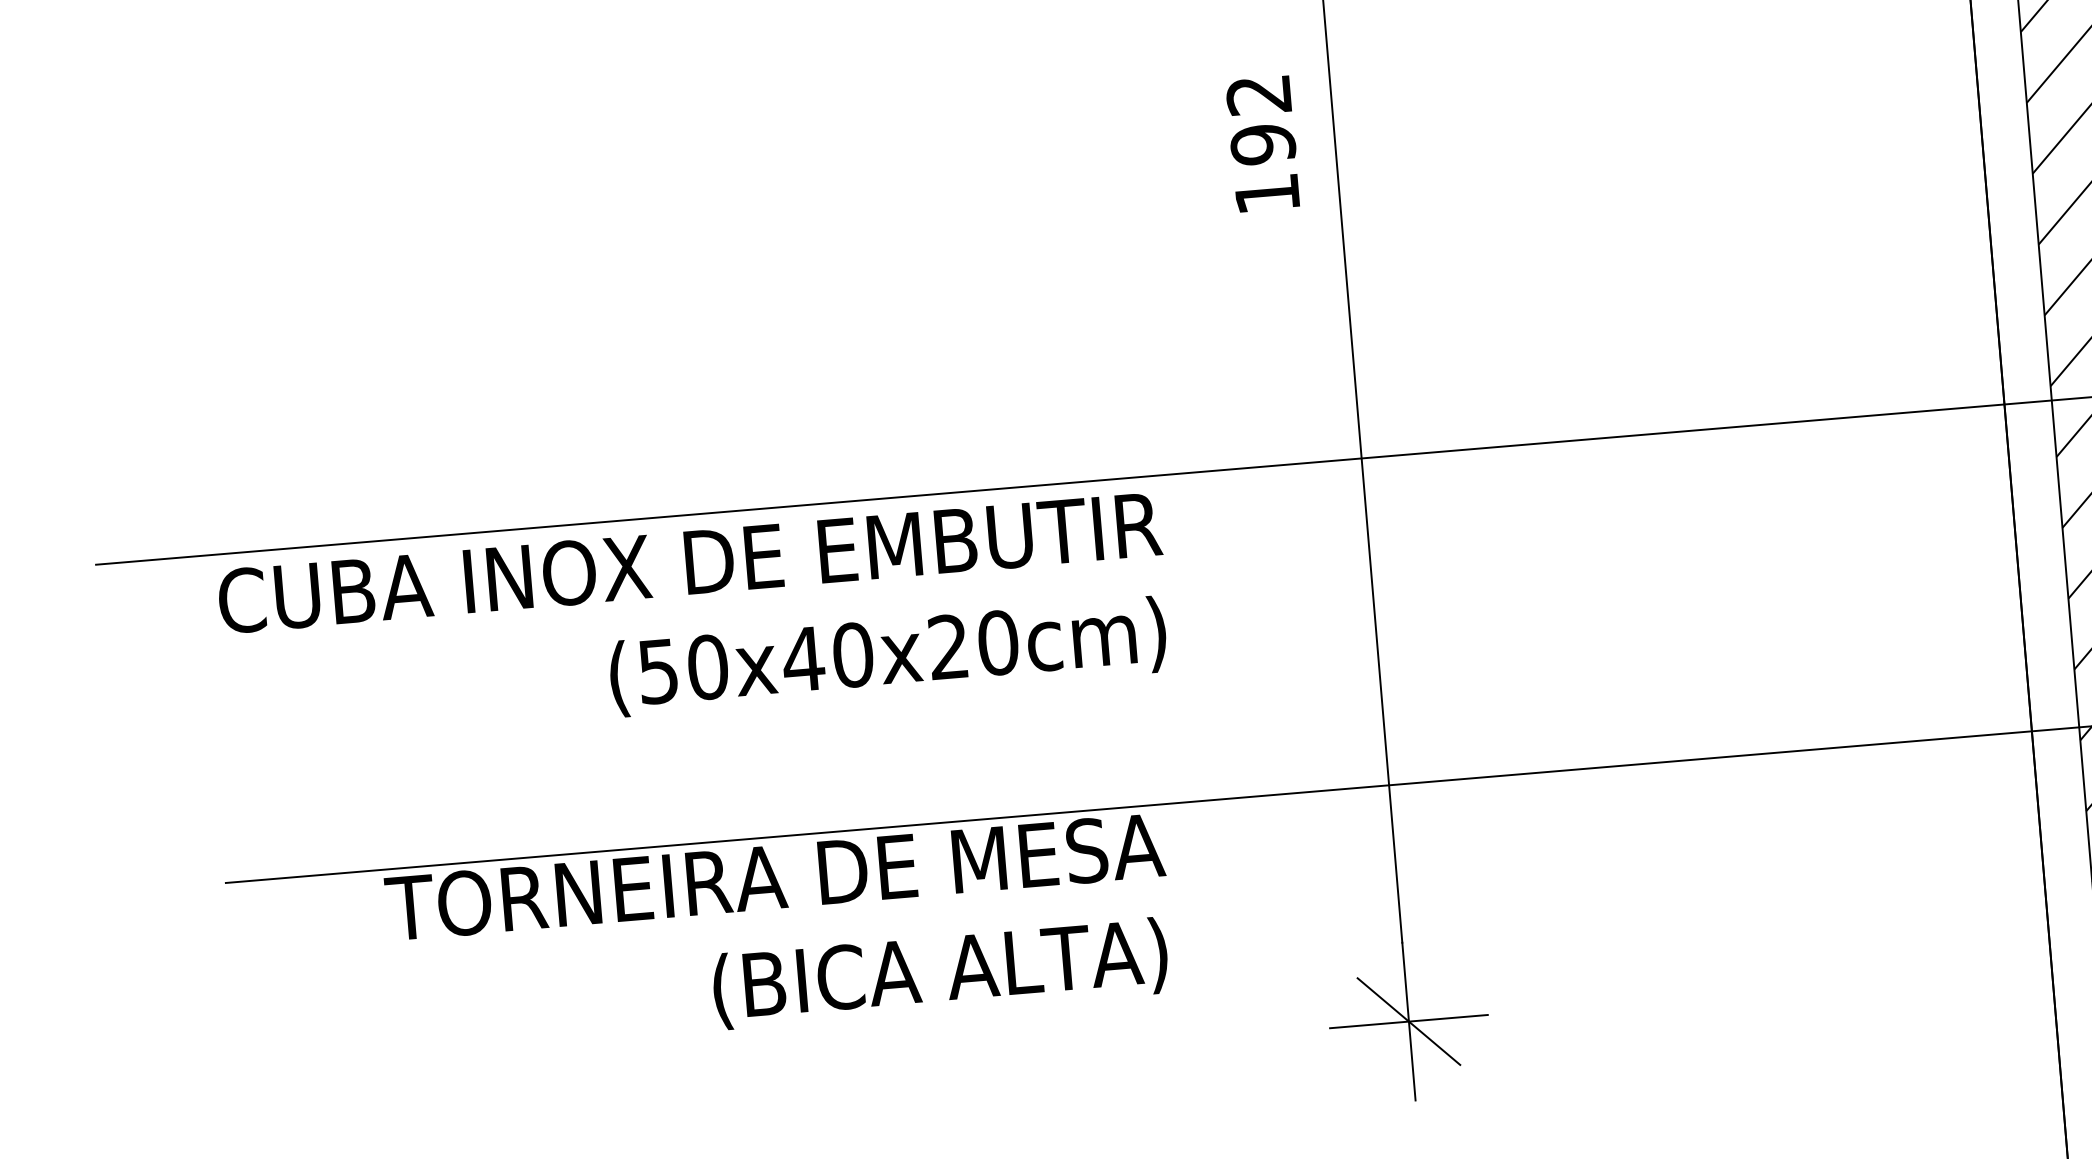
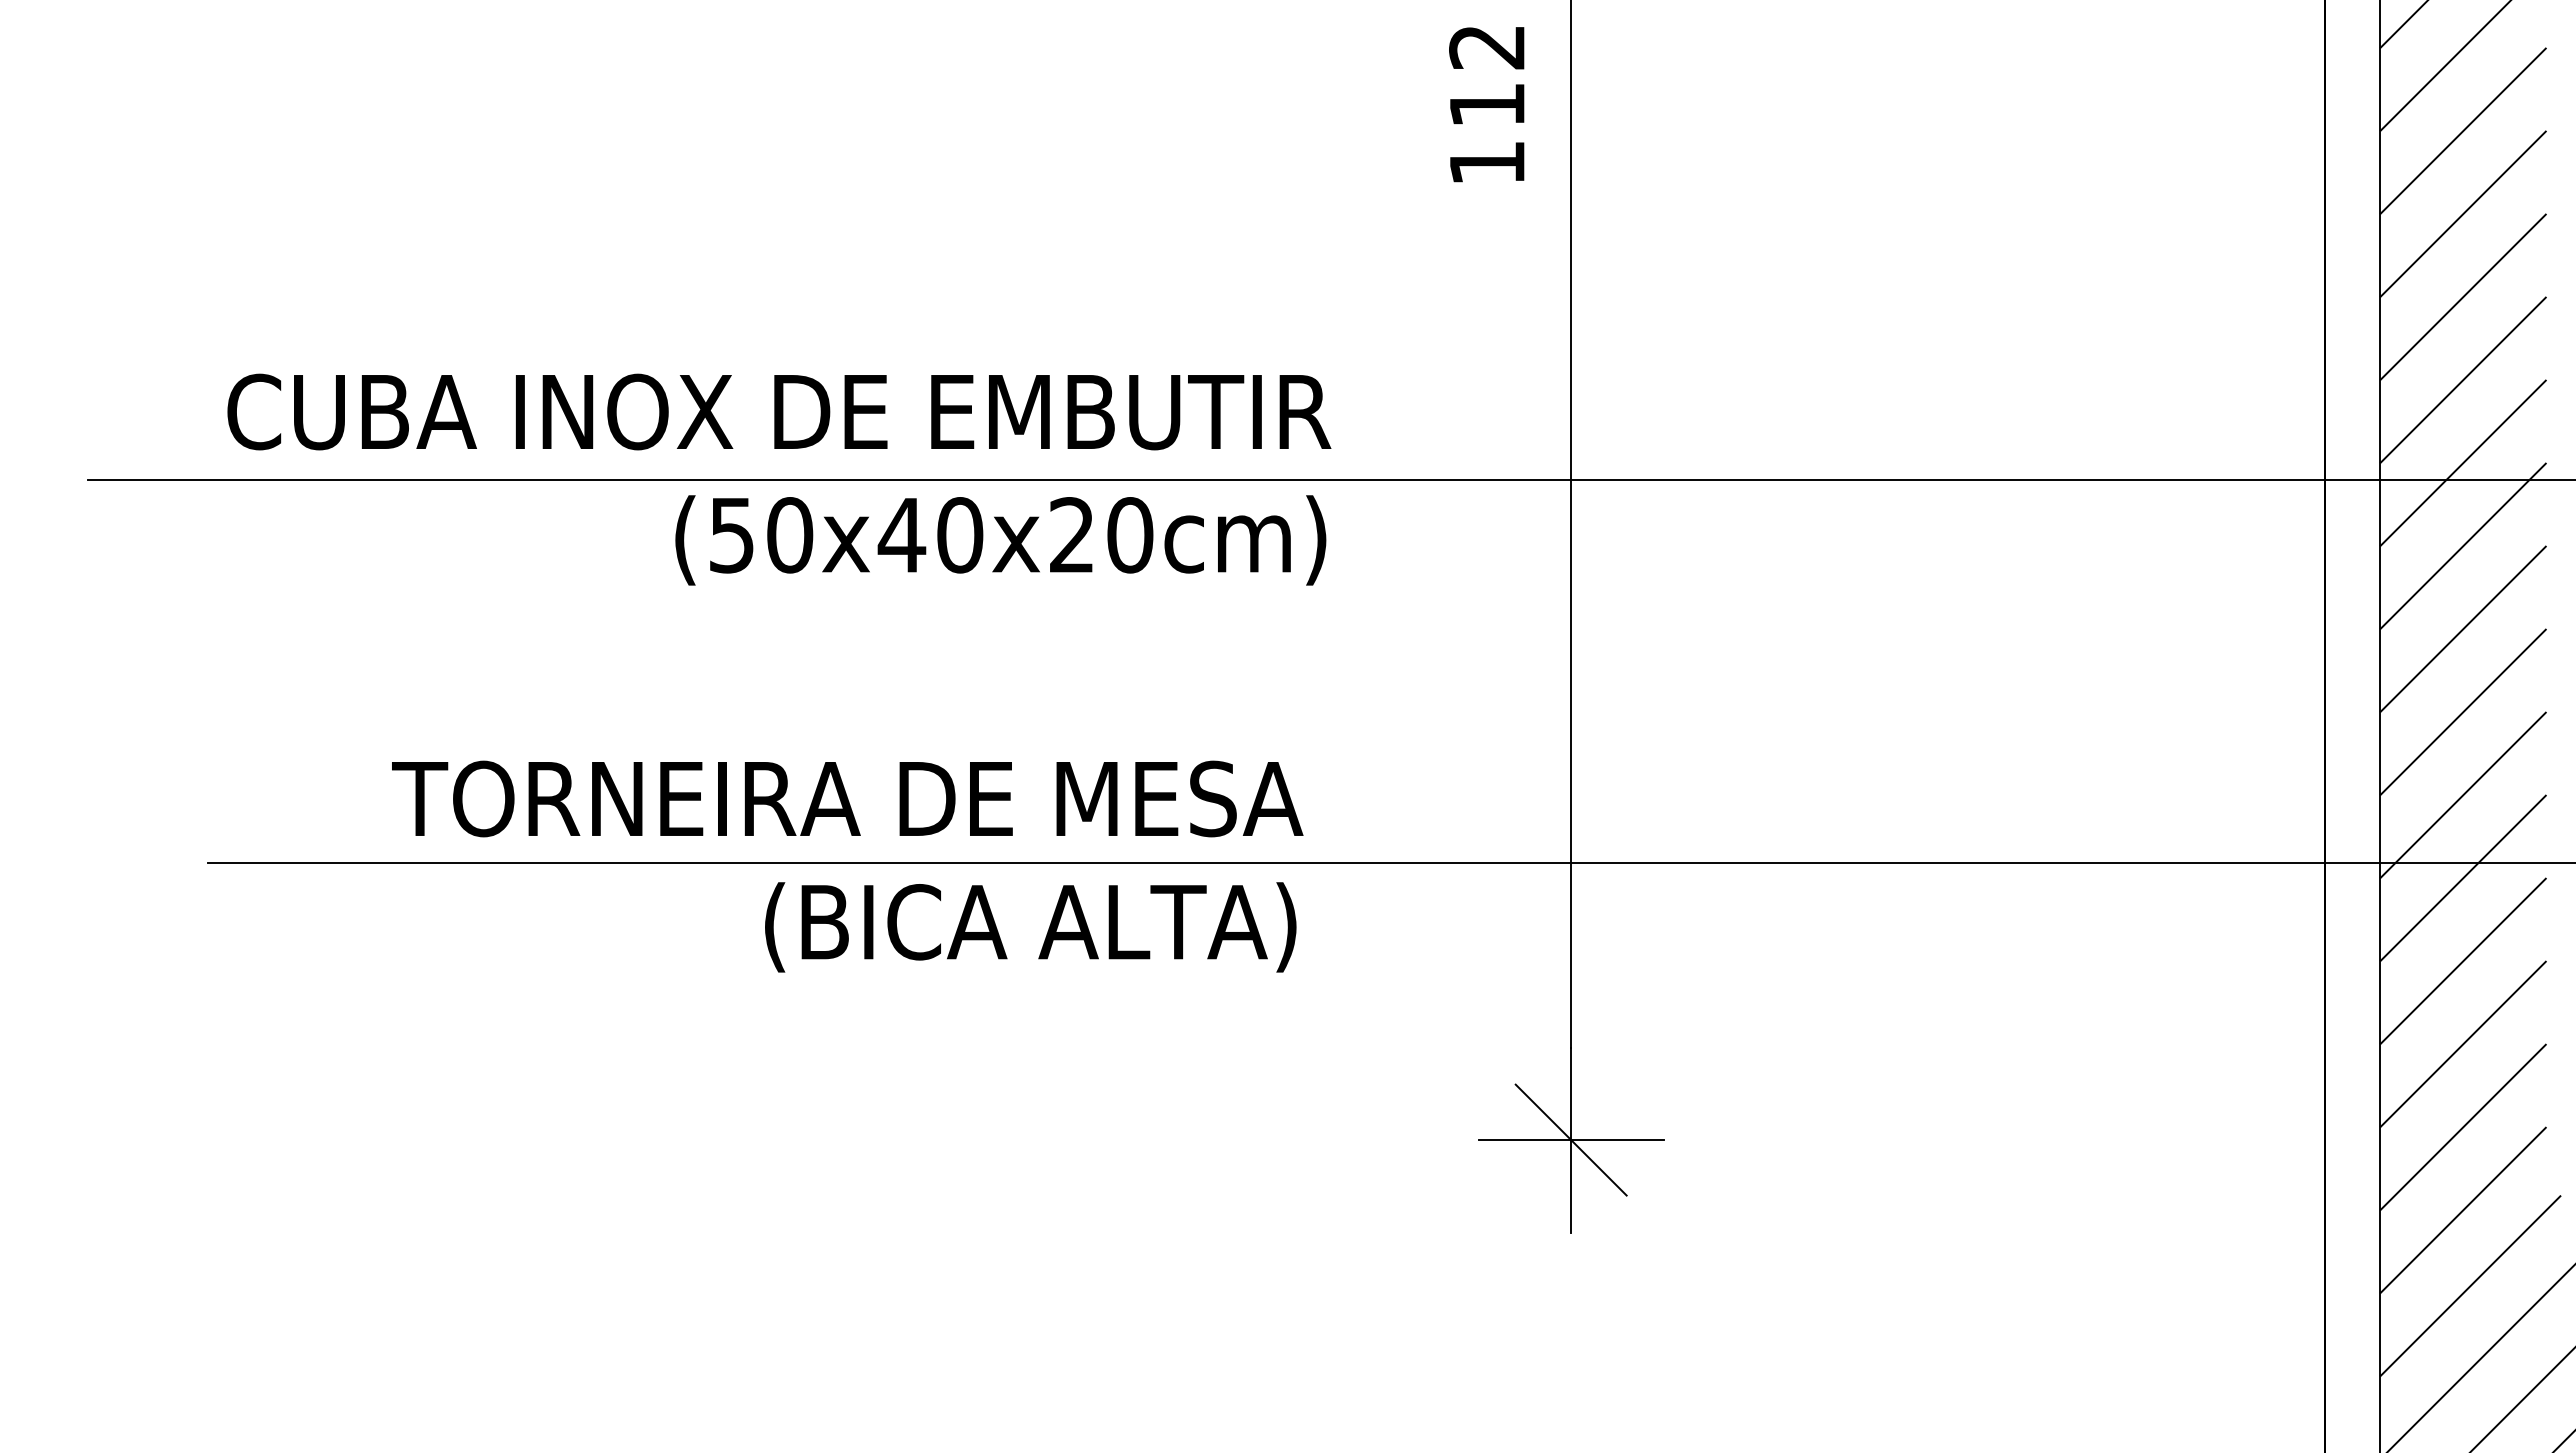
text: (1263, 144) -> (1487, 105), 192 -> 112
text: (695, 620) -> (779, 479), moved
text: (779, 934) -> (847, 866), moved

